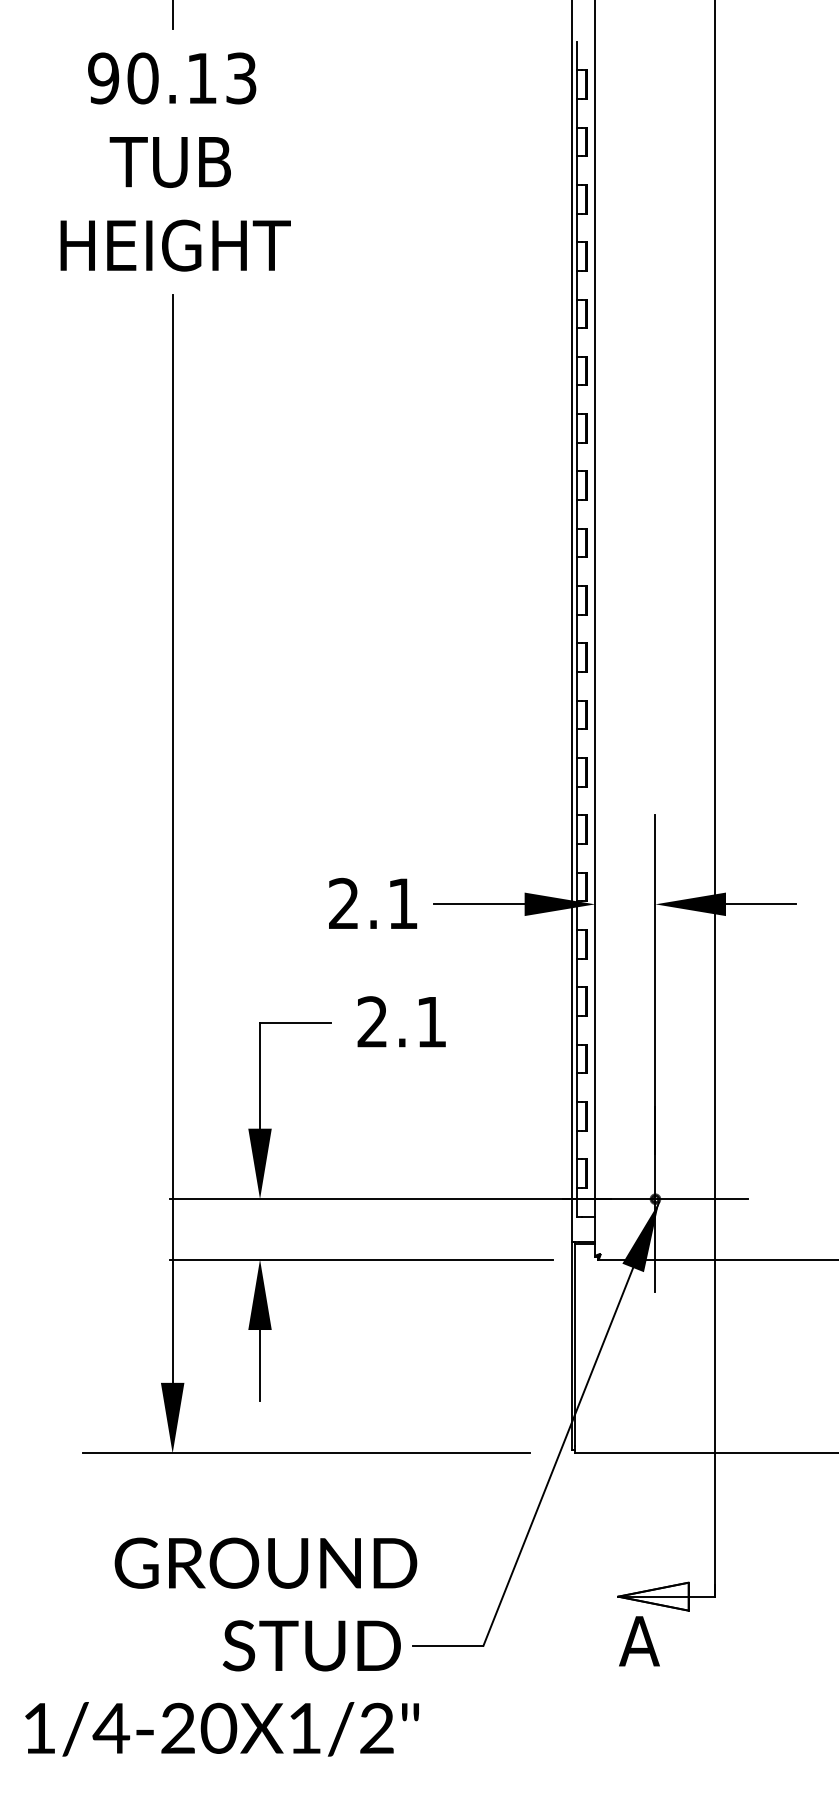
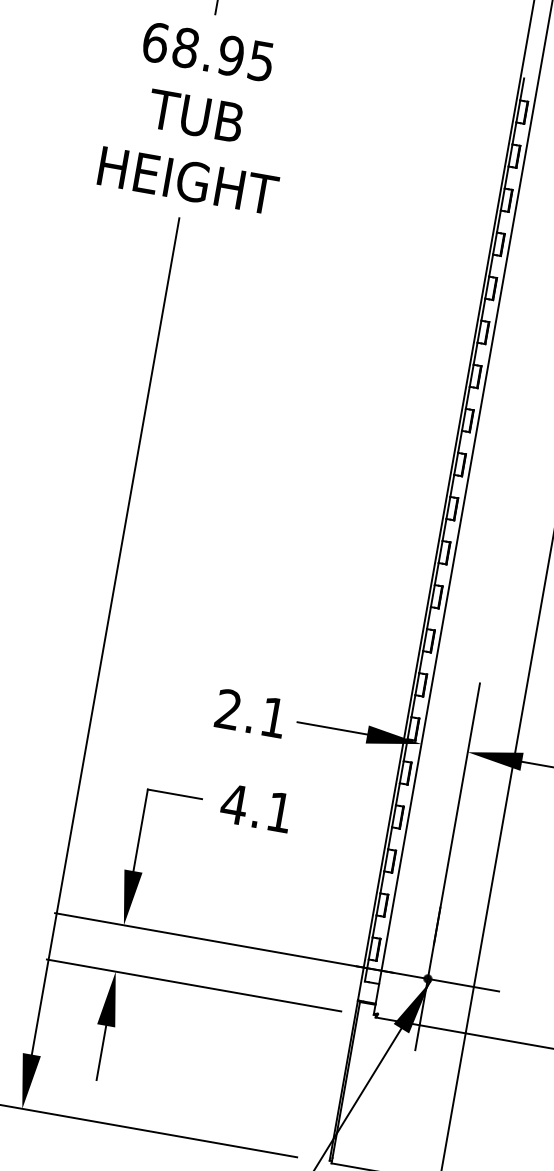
text: (172, 78) -> (208, 52), 90.13 -> 68.95
text: (372, 1021) -> (234, 803), 2.1 -> 4.1

